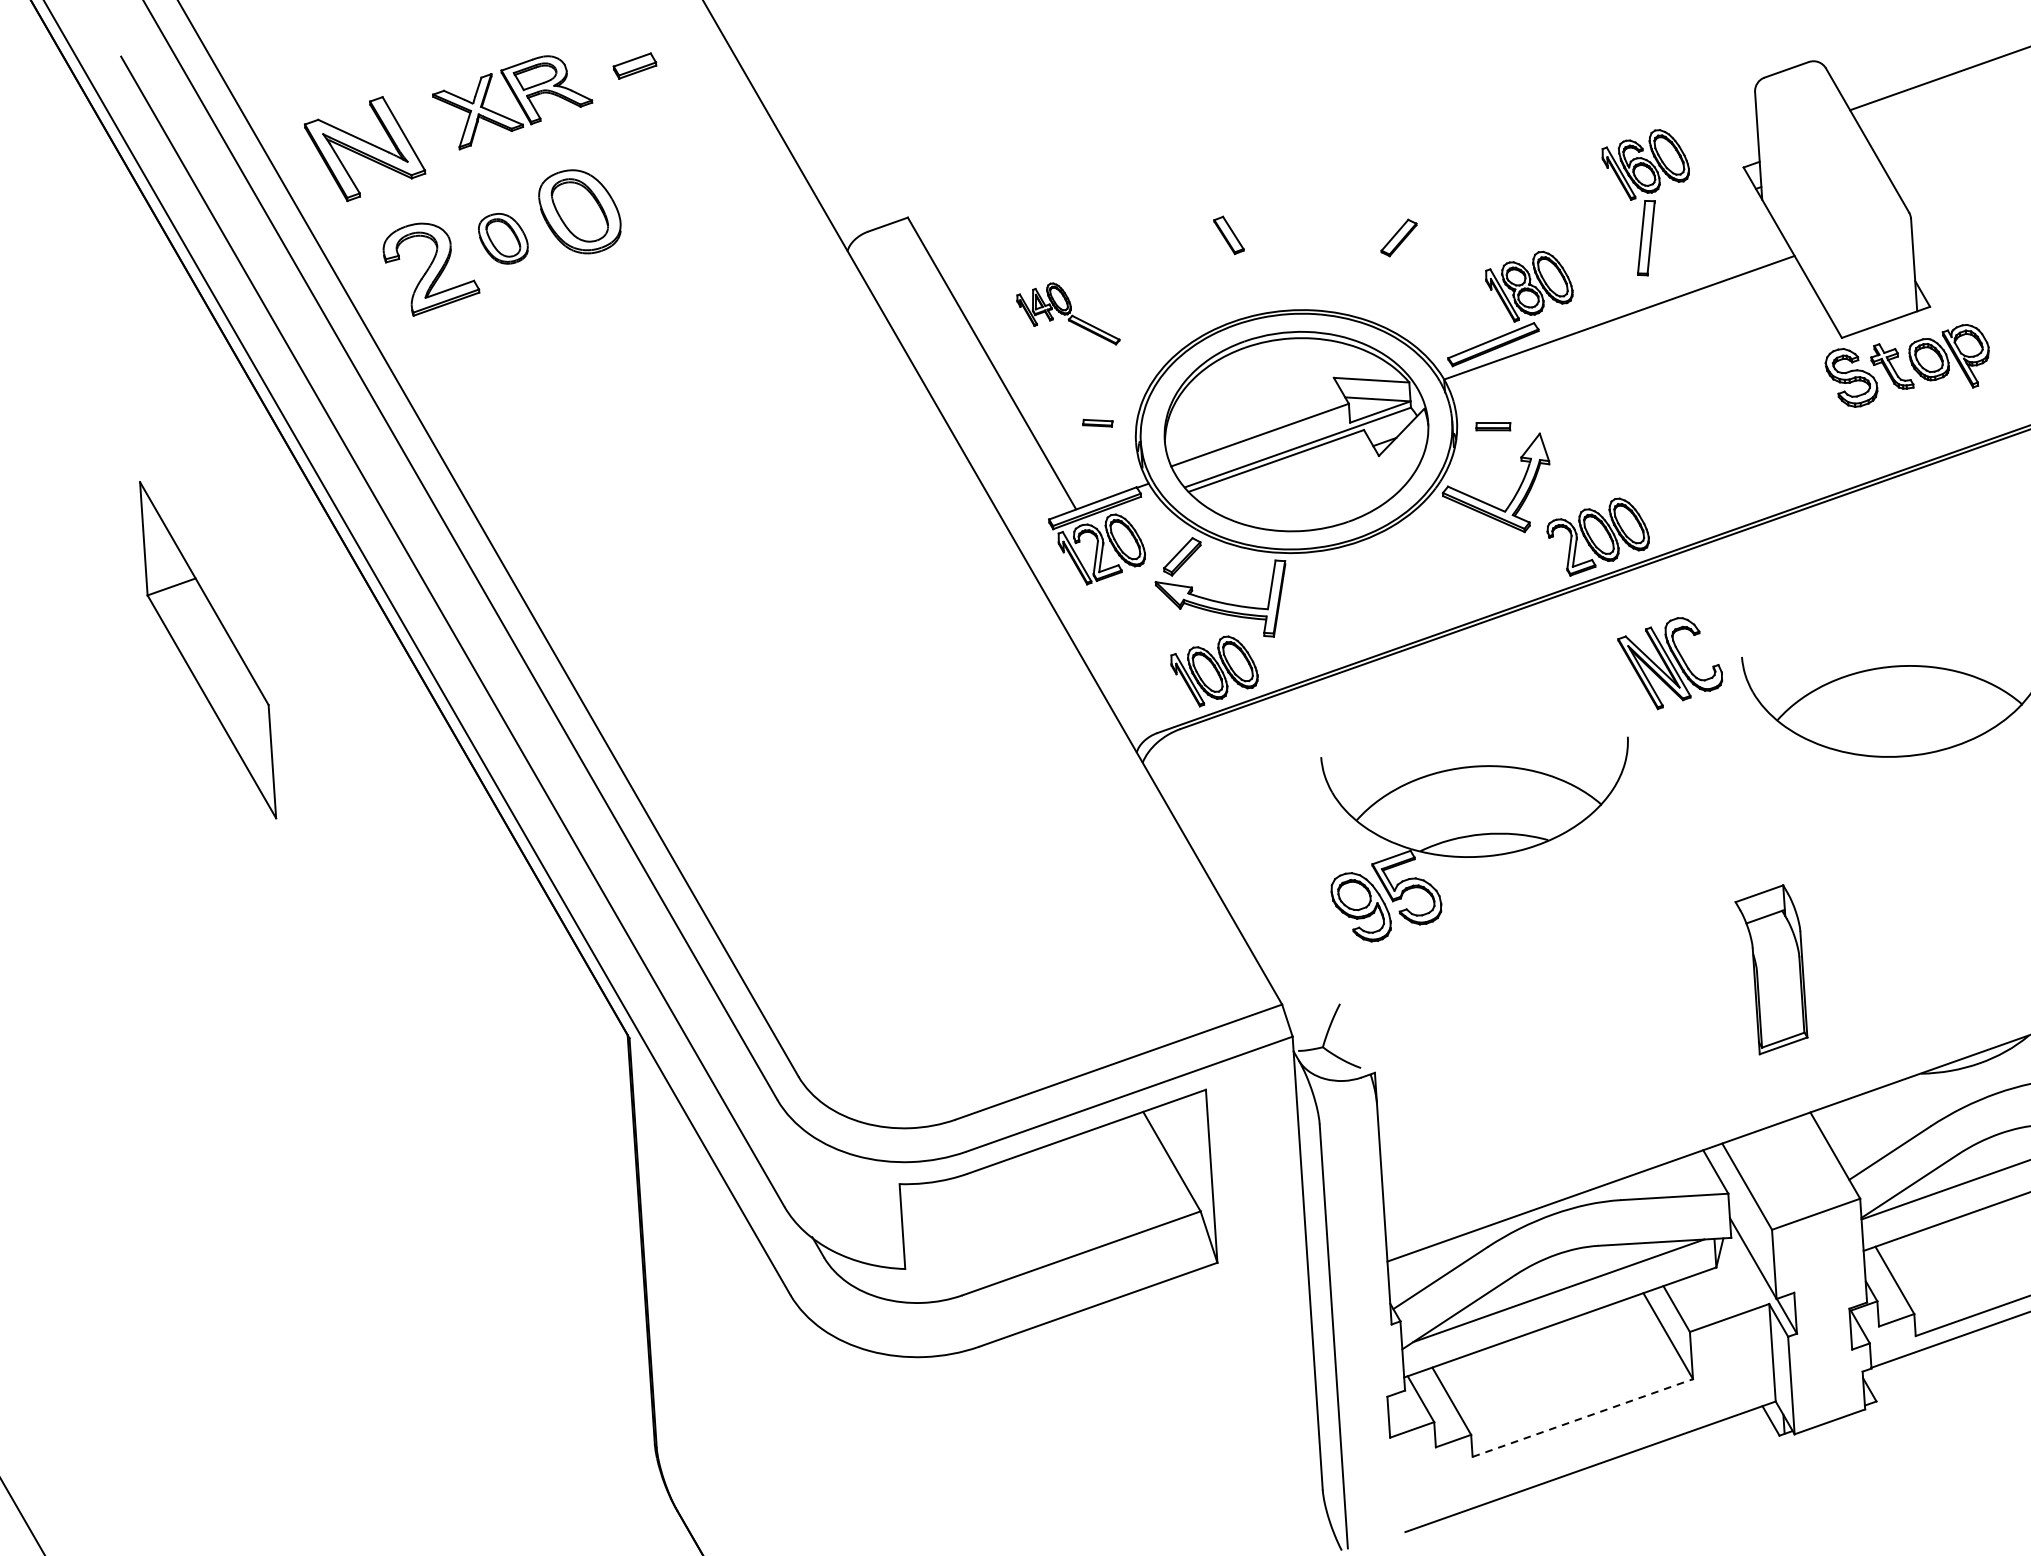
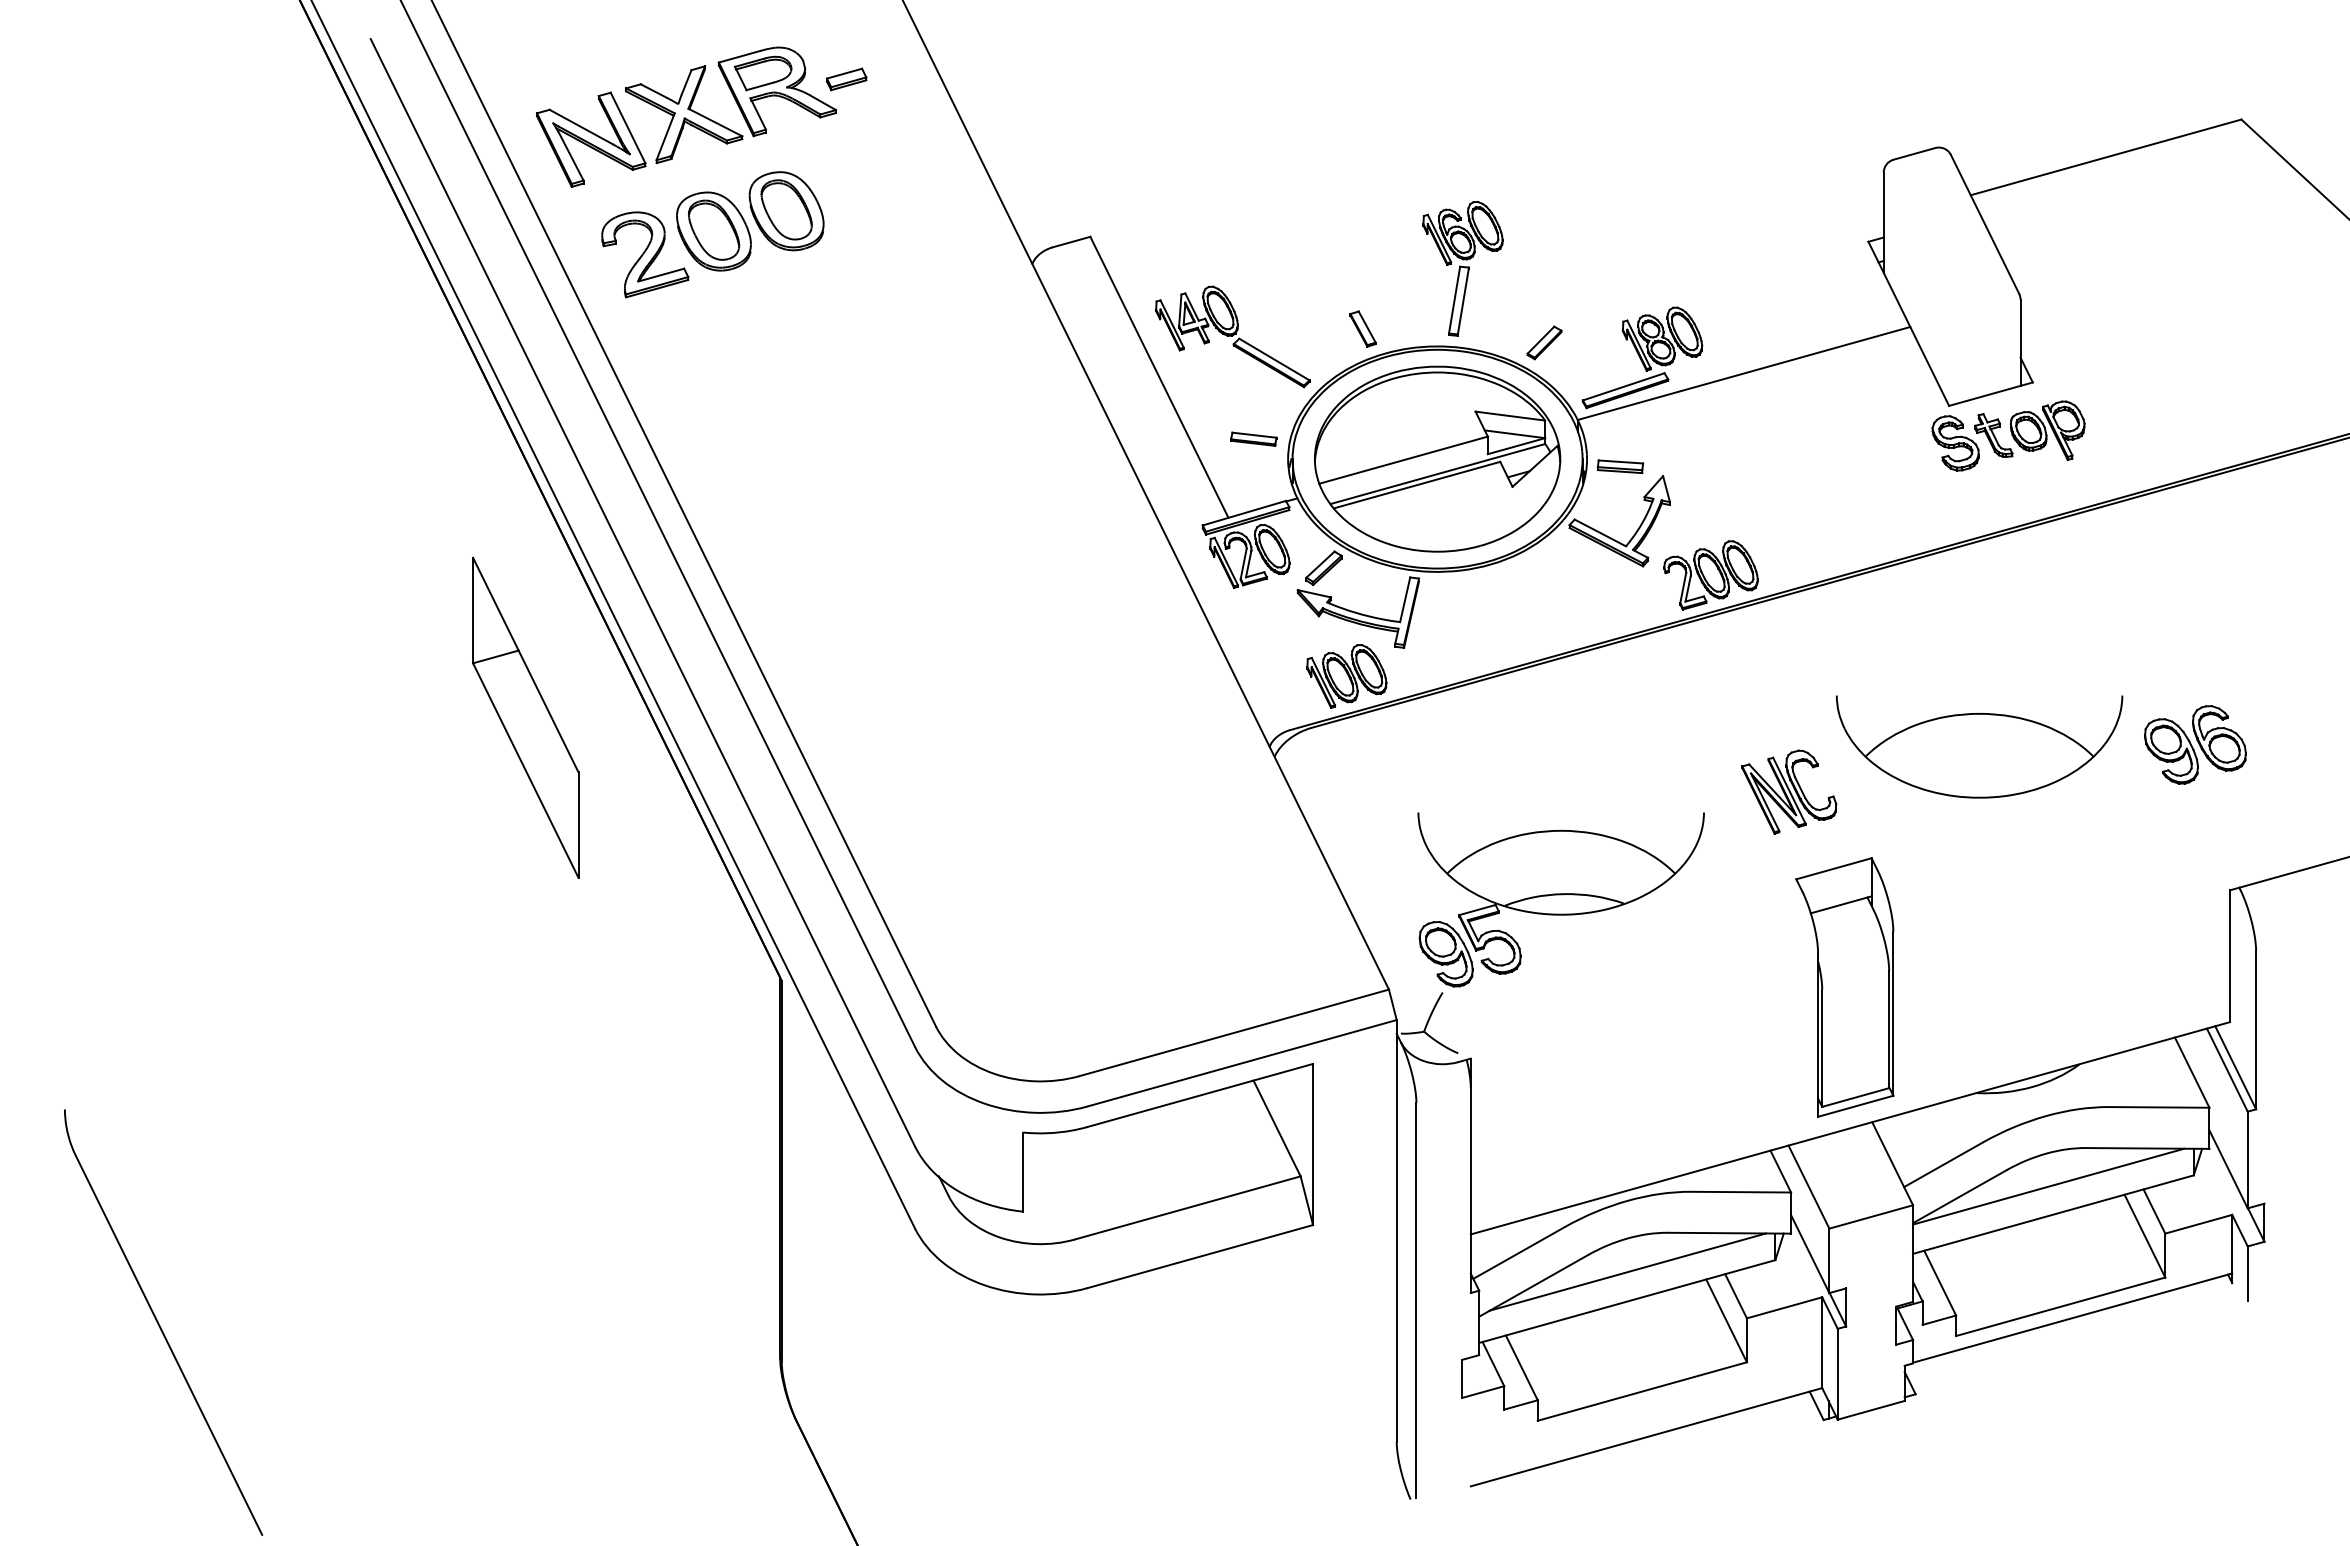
part: (513, 102) -> (731, 105), size x1.43
part: (1647, 202) -> (1462, 268), moved
part: (1228, 234) -> (1362, 328), moved
part: (1398, 237) -> (1544, 342), moved
part: (502, 238) -> (713, 231), size x1.67
part: (1067, 314) -> (1232, 336), size x1.67
part: (1097, 422) -> (1253, 438), size x1.67
part: (1493, 426) -> (1620, 466), size x1.43
part: (207, 649) -> (525, 717), moved
part: (1670, 662) -> (1789, 791), moved
part: (1479, 840) -> (1560, 899), moved
part: (1771, 969) -> (1844, 987), size x1.67
line: (1583, 1417) -> (1642, 1391), dashed -> solid

